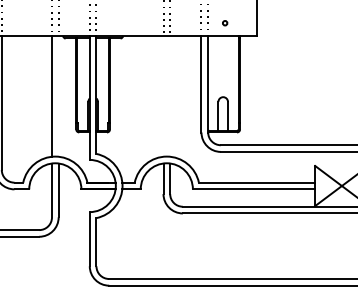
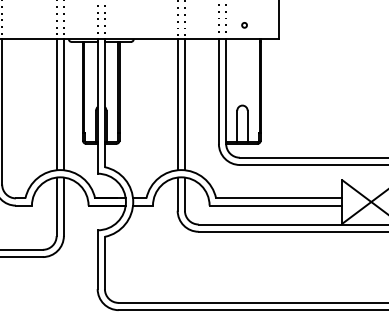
line: (58, 96) -> (63, 104), added
line: (163, 96) -> (177, 104), added
line: (170, 96) -> (185, 104), added

